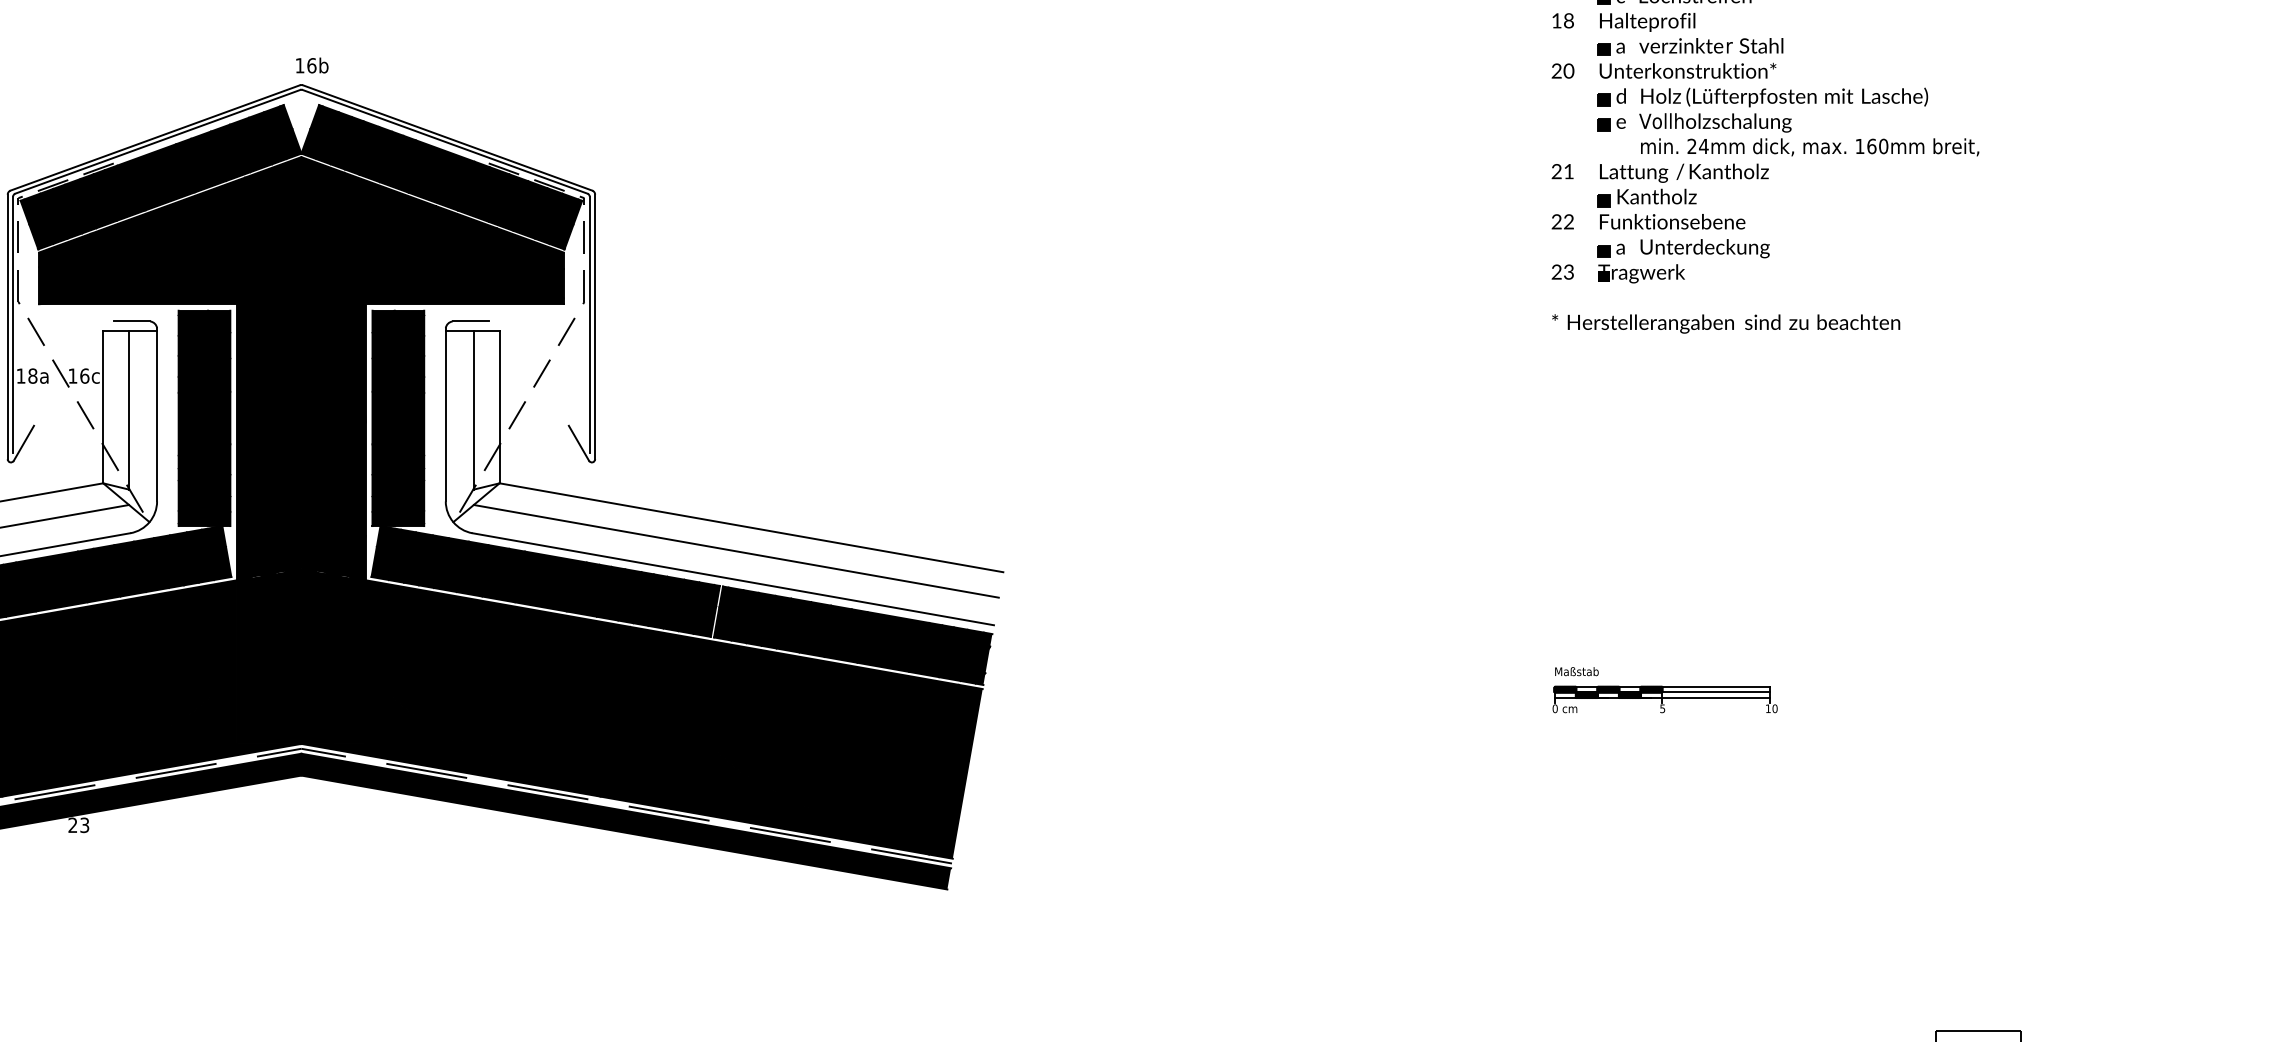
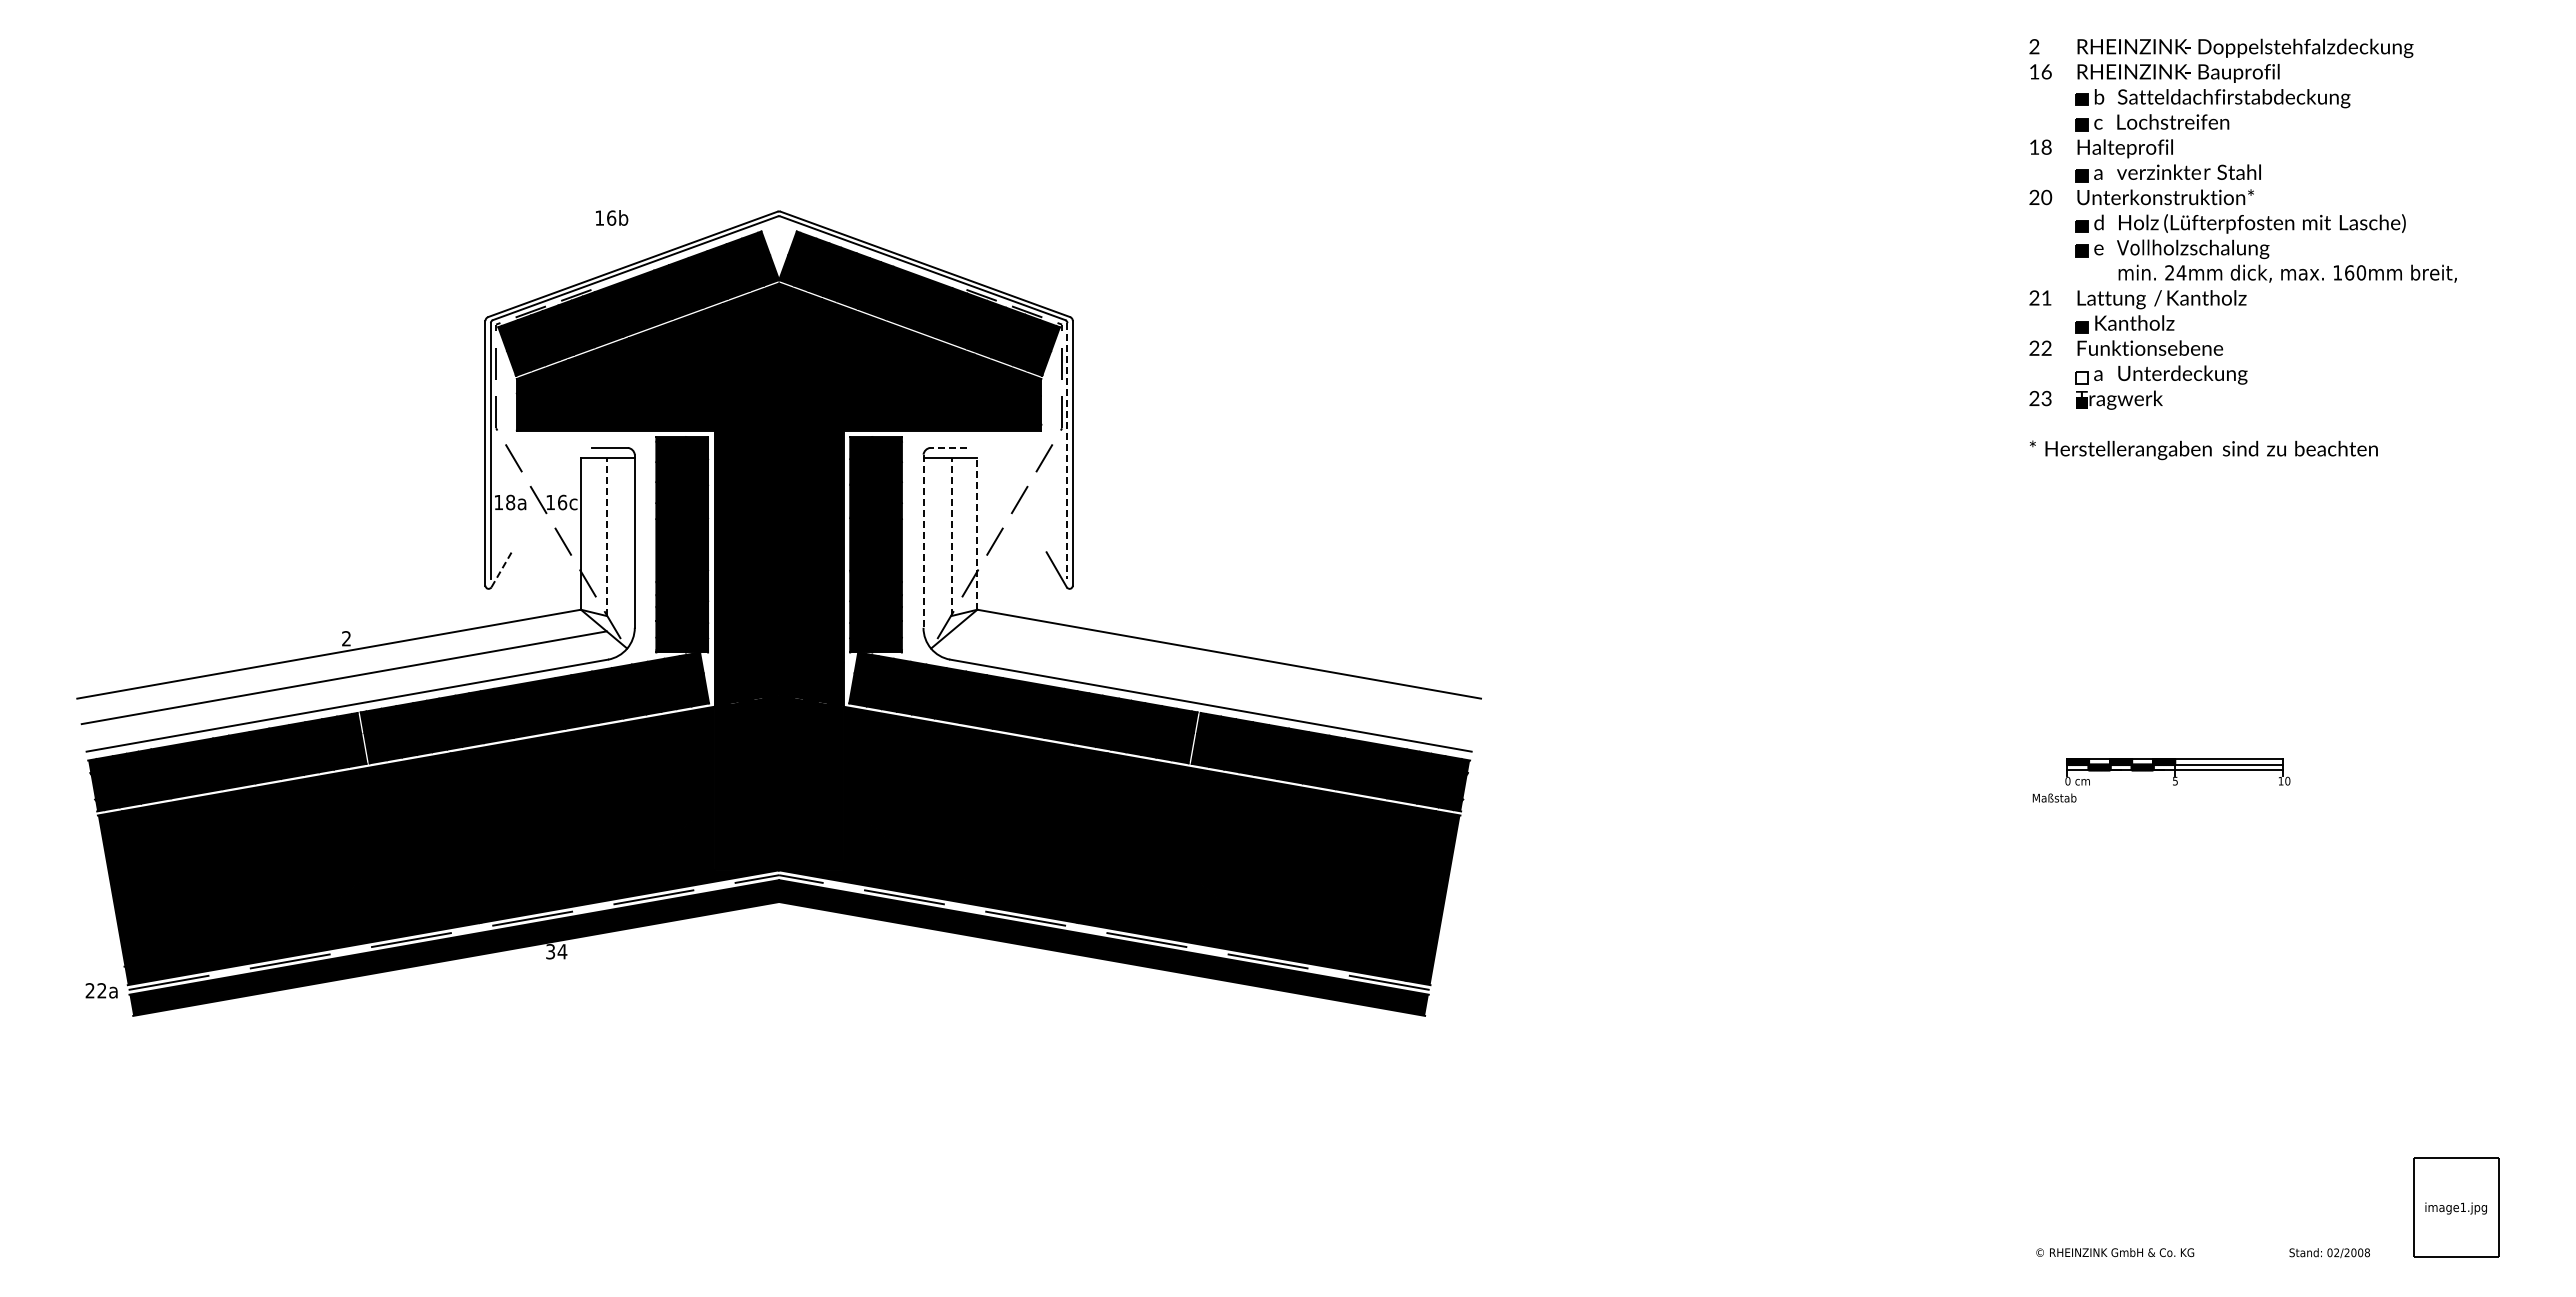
text: (312, 65) -> (612, 217), moved
fill: (1603, 251) -> (2081, 377), removed
line: (469, 321) -> (947, 447), solid -> dashed
line: (589, 325) -> (1067, 451), solid -> dashed
line: (499, 407) -> (977, 533), solid -> dashed
line: (128, 410) -> (606, 536), solid -> dashed
line: (473, 410) -> (951, 536), solid -> dashed
line: (445, 415) -> (923, 541), solid -> dashed
line: (23, 443) -> (501, 569), solid -> dashed
line: (735, 551) -> (1213, 677), removed
part: (1664, 699) -> (2177, 771), moved
text: (78, 825) -> (556, 951), 23 -> 34

